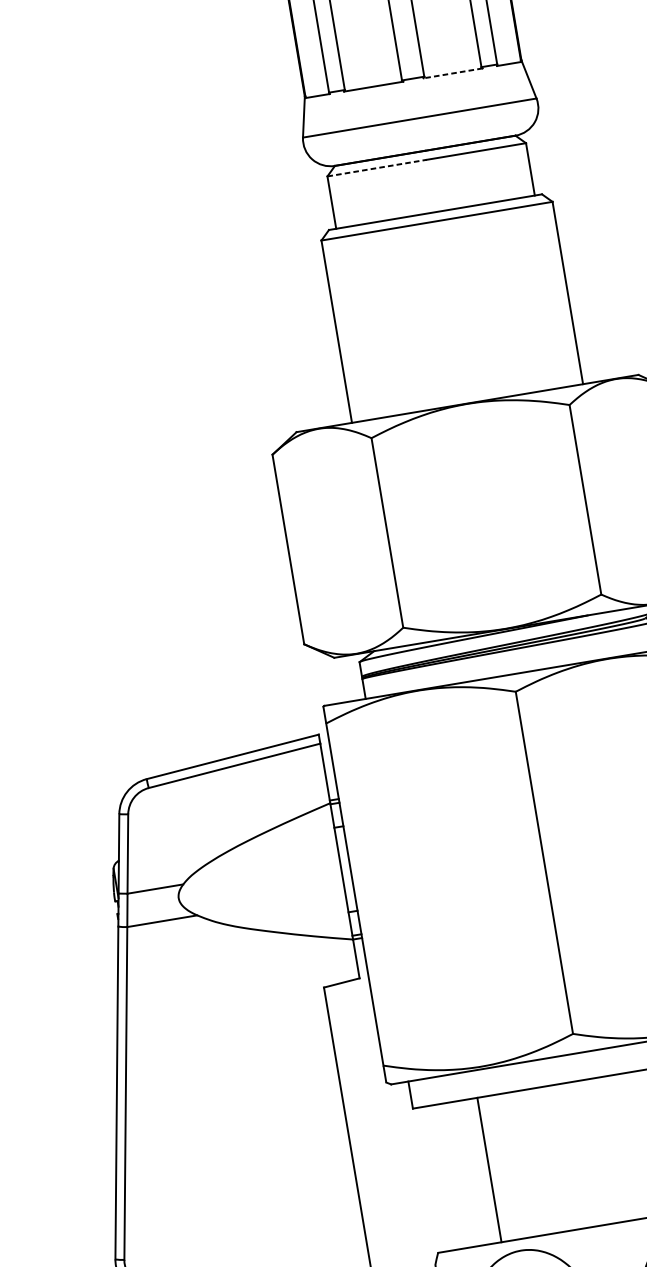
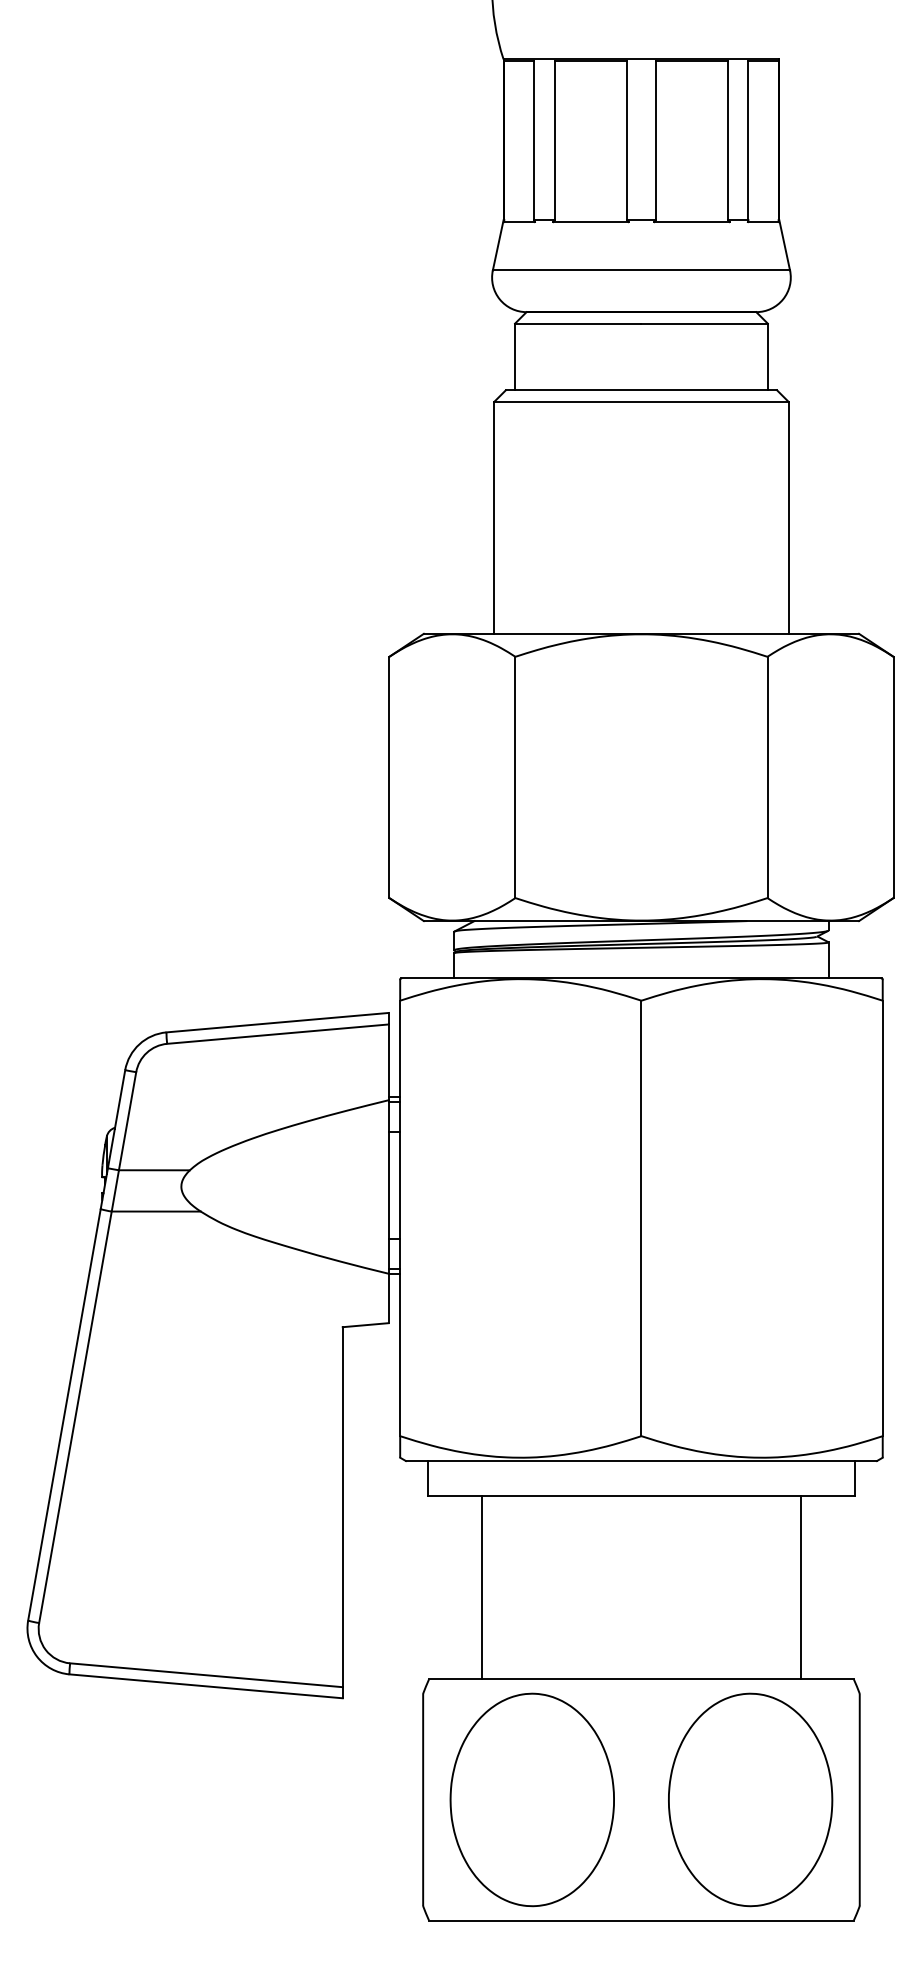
line: (453, 73) -> (692, 222), dashed -> solid
line: (377, 167) -> (578, 323), dashed -> solid
line: (489, 1170) -> (481, 1587), moved

